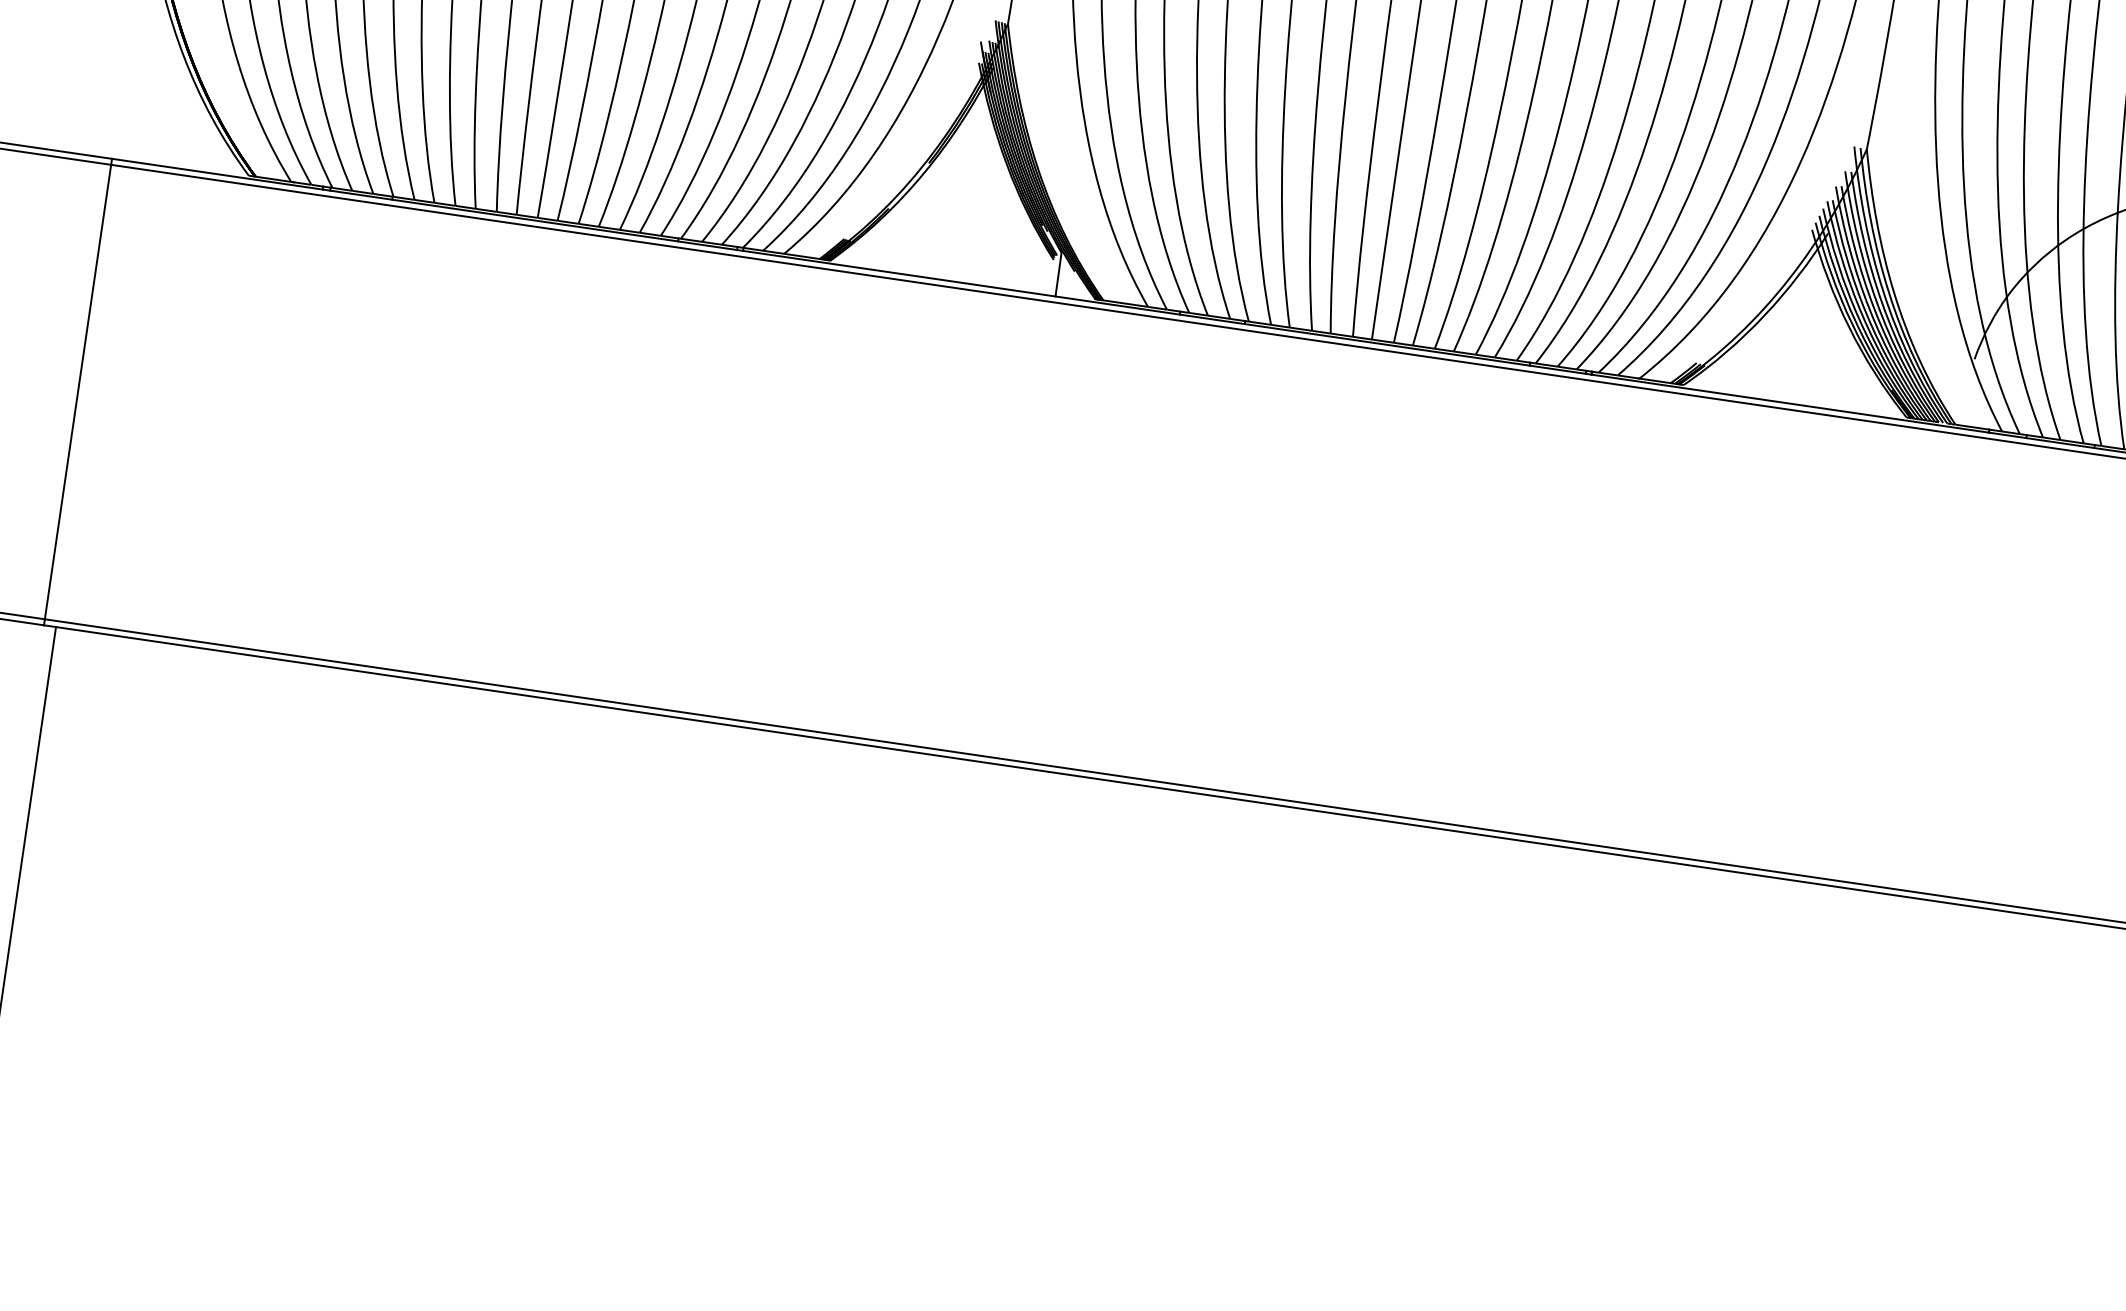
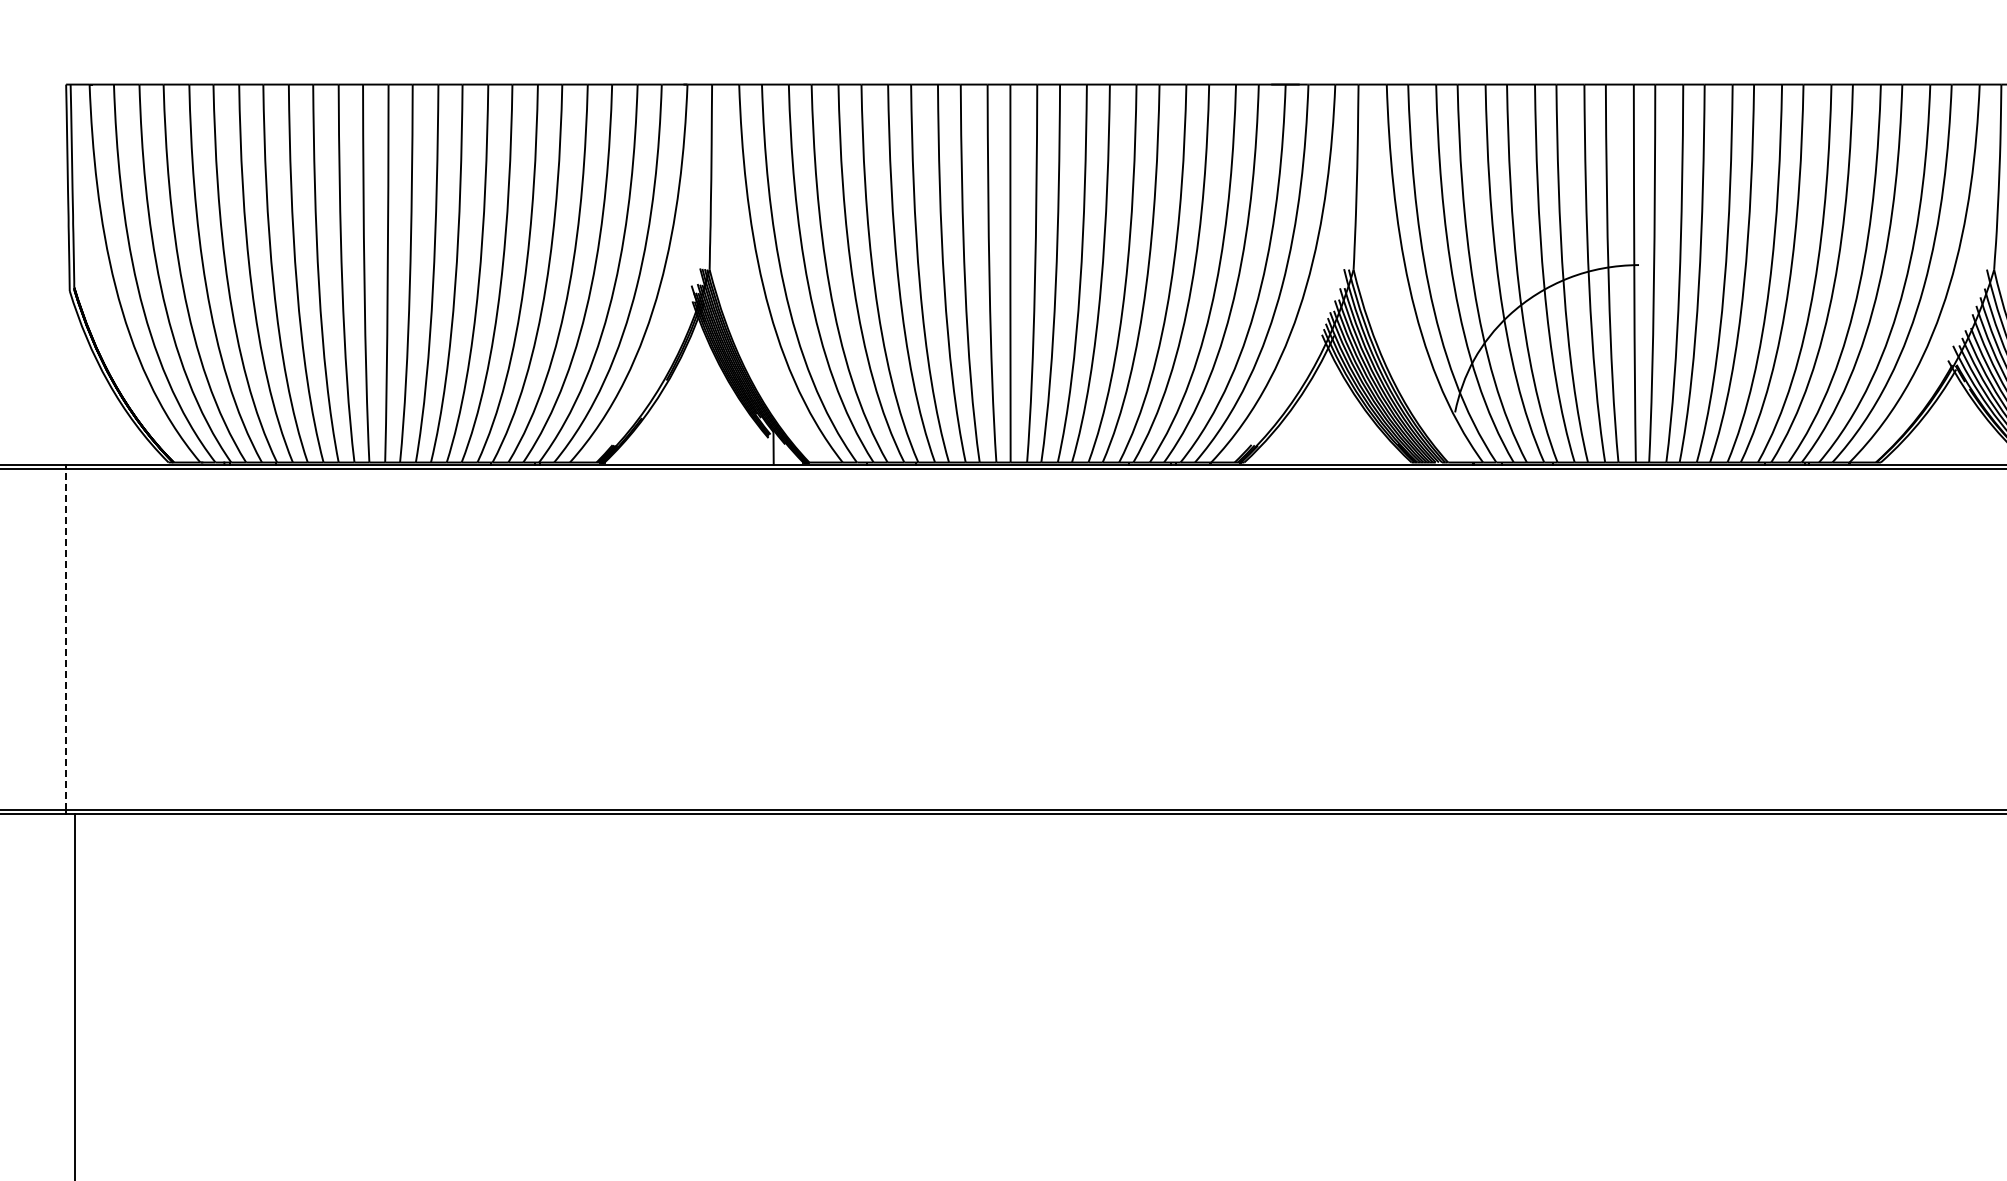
line: (78, 391) -> (66, 639), solid -> dashed

